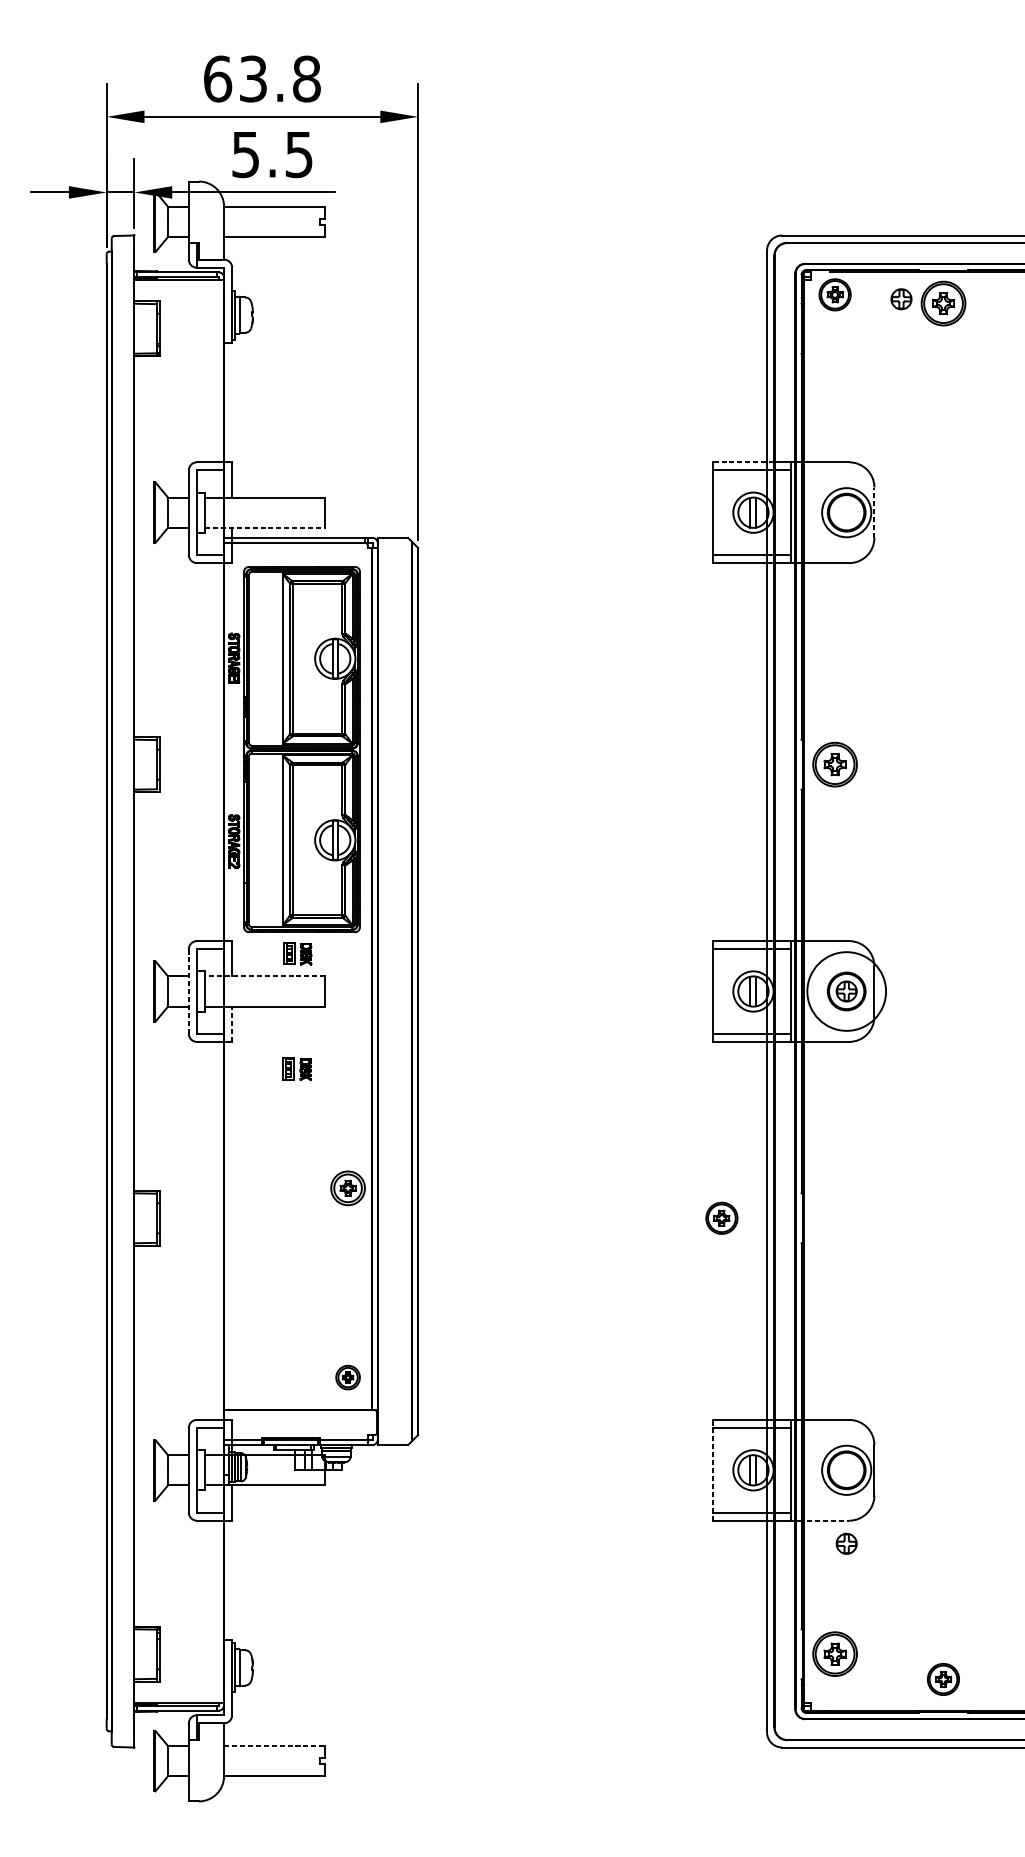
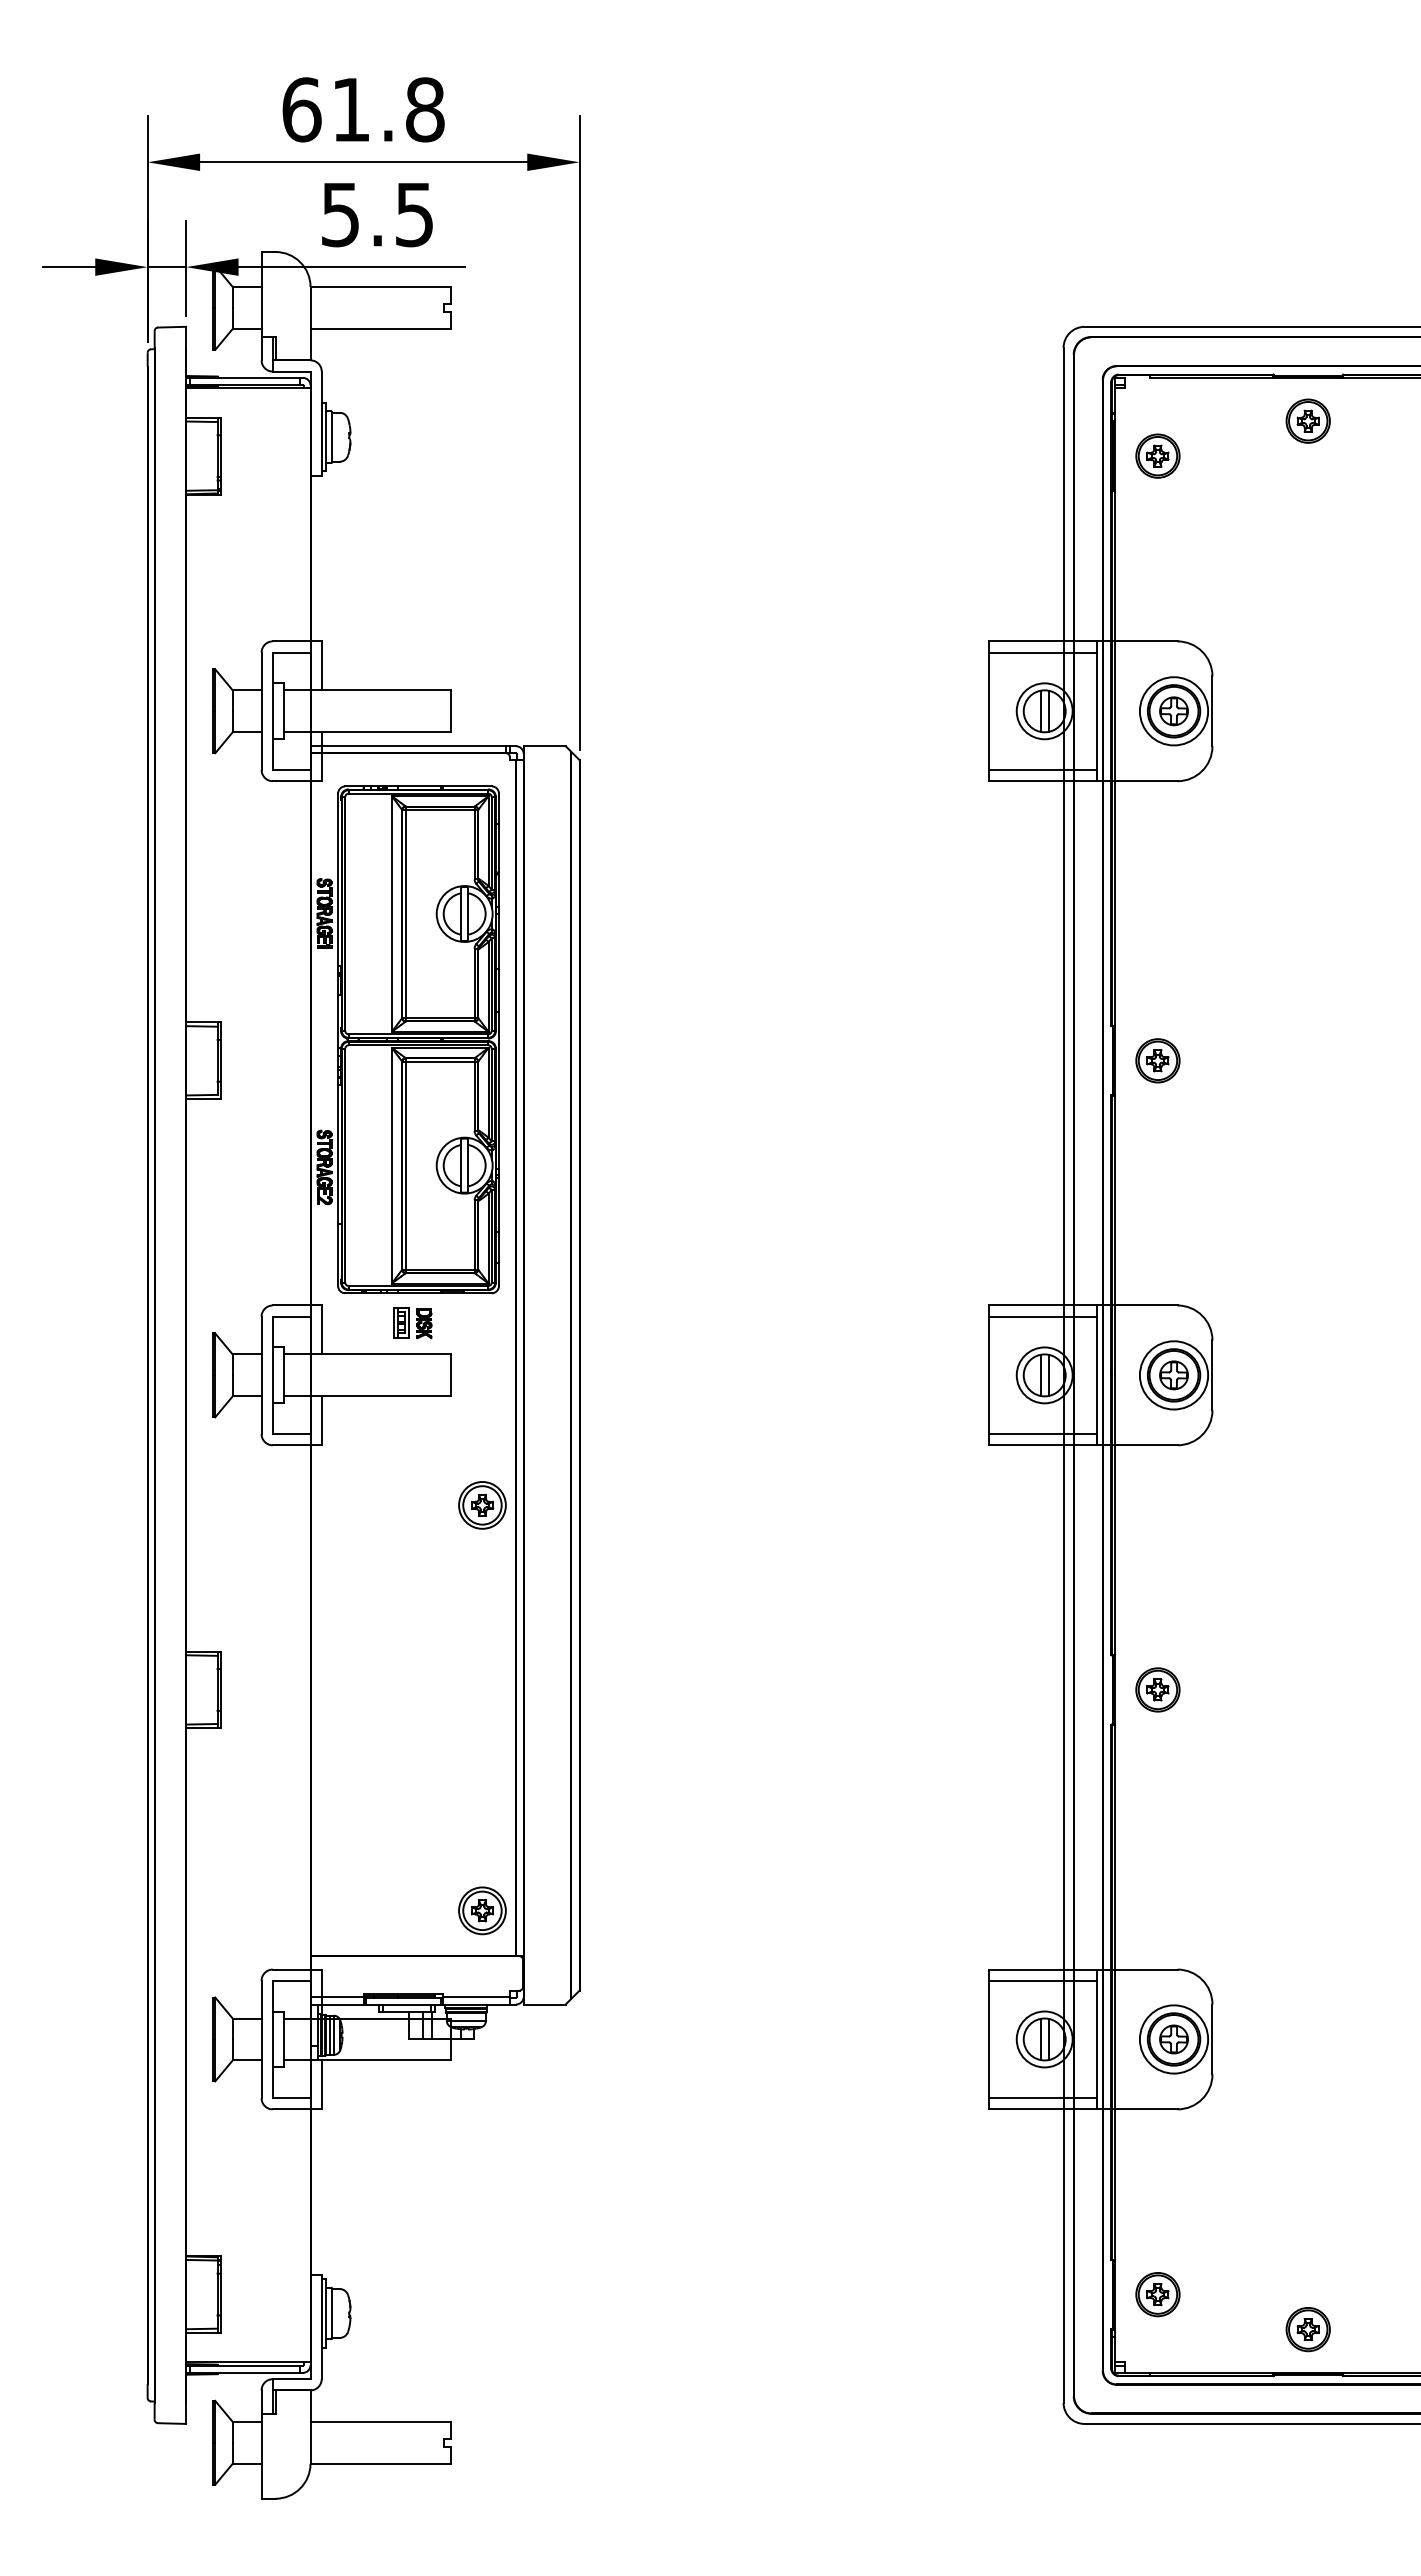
text: (252, 78) -> (350, 109), 63.8 -> 61.8
part: (834, 294) -> (1157, 455), moved
part: (901, 299) -> (1173, 711), moved
part: (942, 303) -> (1307, 420), size x0.71
line: (743, 462) -> (1030, 641), dashed -> solid
line: (874, 512) -> (1212, 711), dashed -> solid
line: (265, 527) -> (367, 732), dashed -> solid
part: (834, 764) -> (1157, 1060), size x0.71
line: (264, 976) -> (366, 1354), dashed -> solid
line: (188, 991) -> (261, 1375), dashed -> solid
circle: (846, 991) -> (1173, 1375), size x0.62
line: (232, 1024) -> (321, 1420), dashed -> solid
part: (296, 1069) -> (411, 1483), removed
part: (348, 1188) -> (482, 1505), moved
part: (721, 1217) -> (1157, 1689), moved
part: (348, 1377) -> (482, 1910), size x1.43
line: (712, 1470) -> (988, 2039), dashed -> solid
line: (823, 1520) -> (1142, 2109), dashed -> solid
part: (846, 1543) -> (1173, 2039), moved
part: (834, 1654) -> (1157, 2294), size x0.71
line: (275, 1745) -> (381, 2421), dashed -> solid

